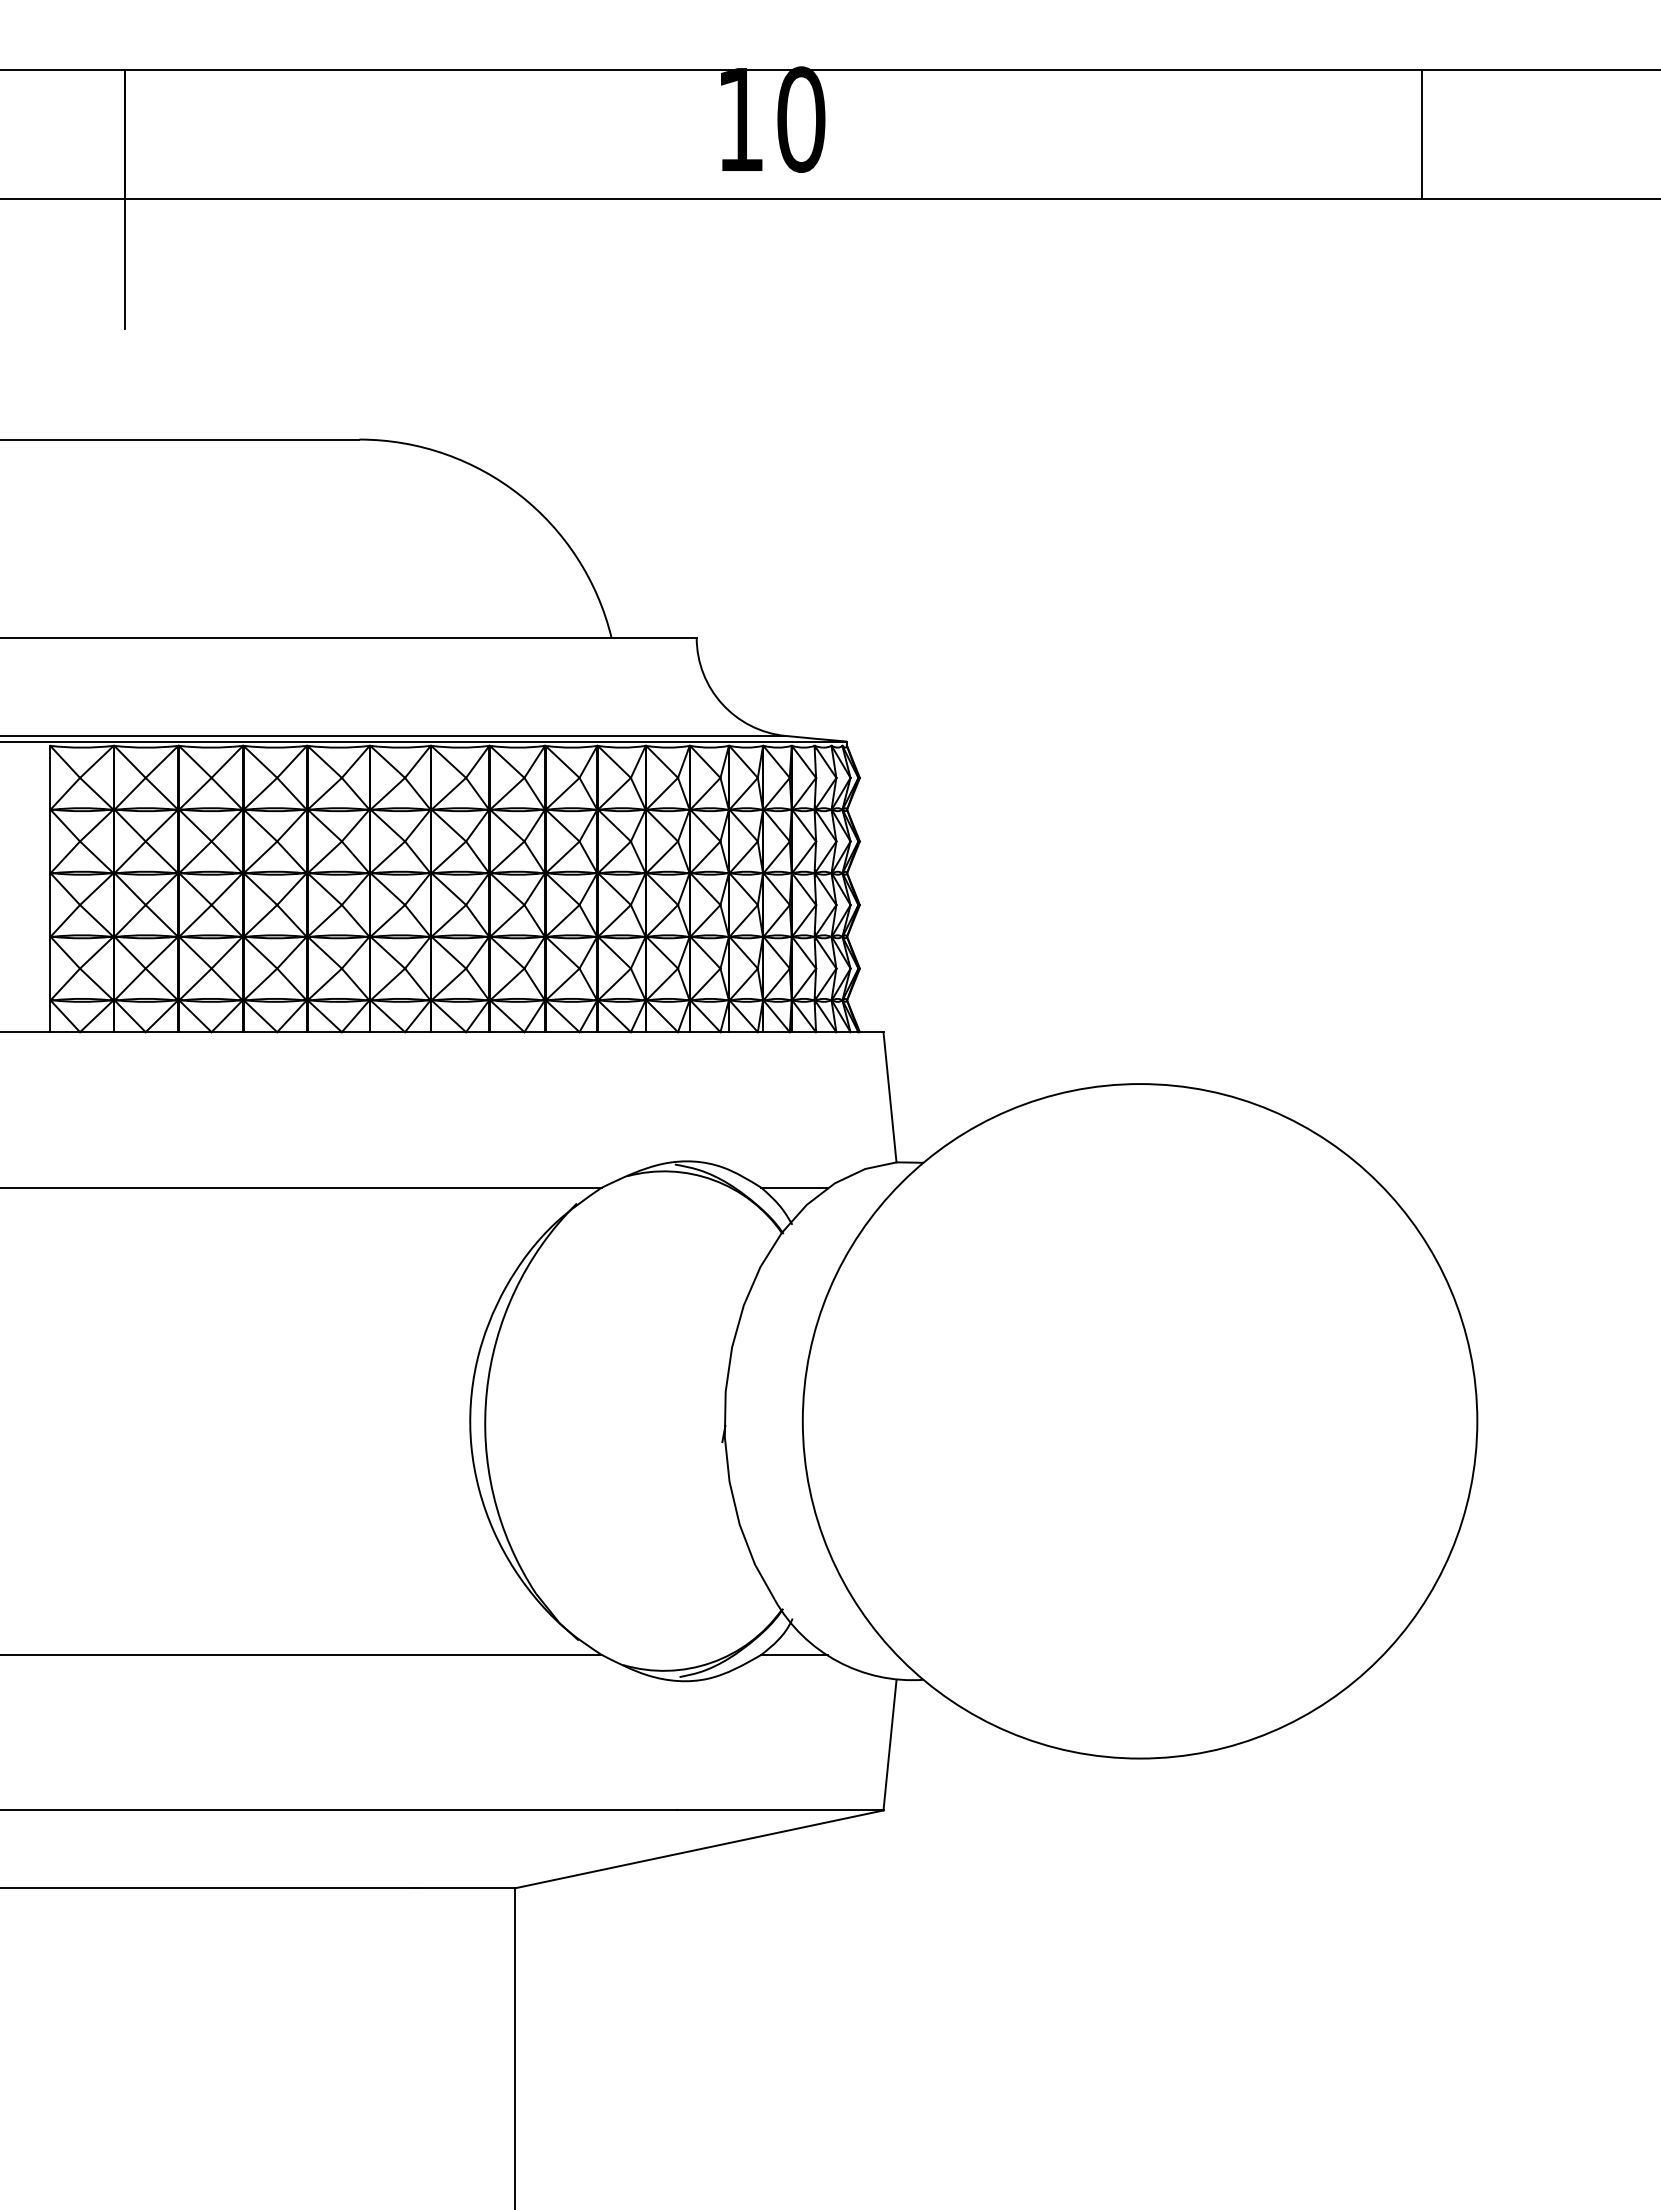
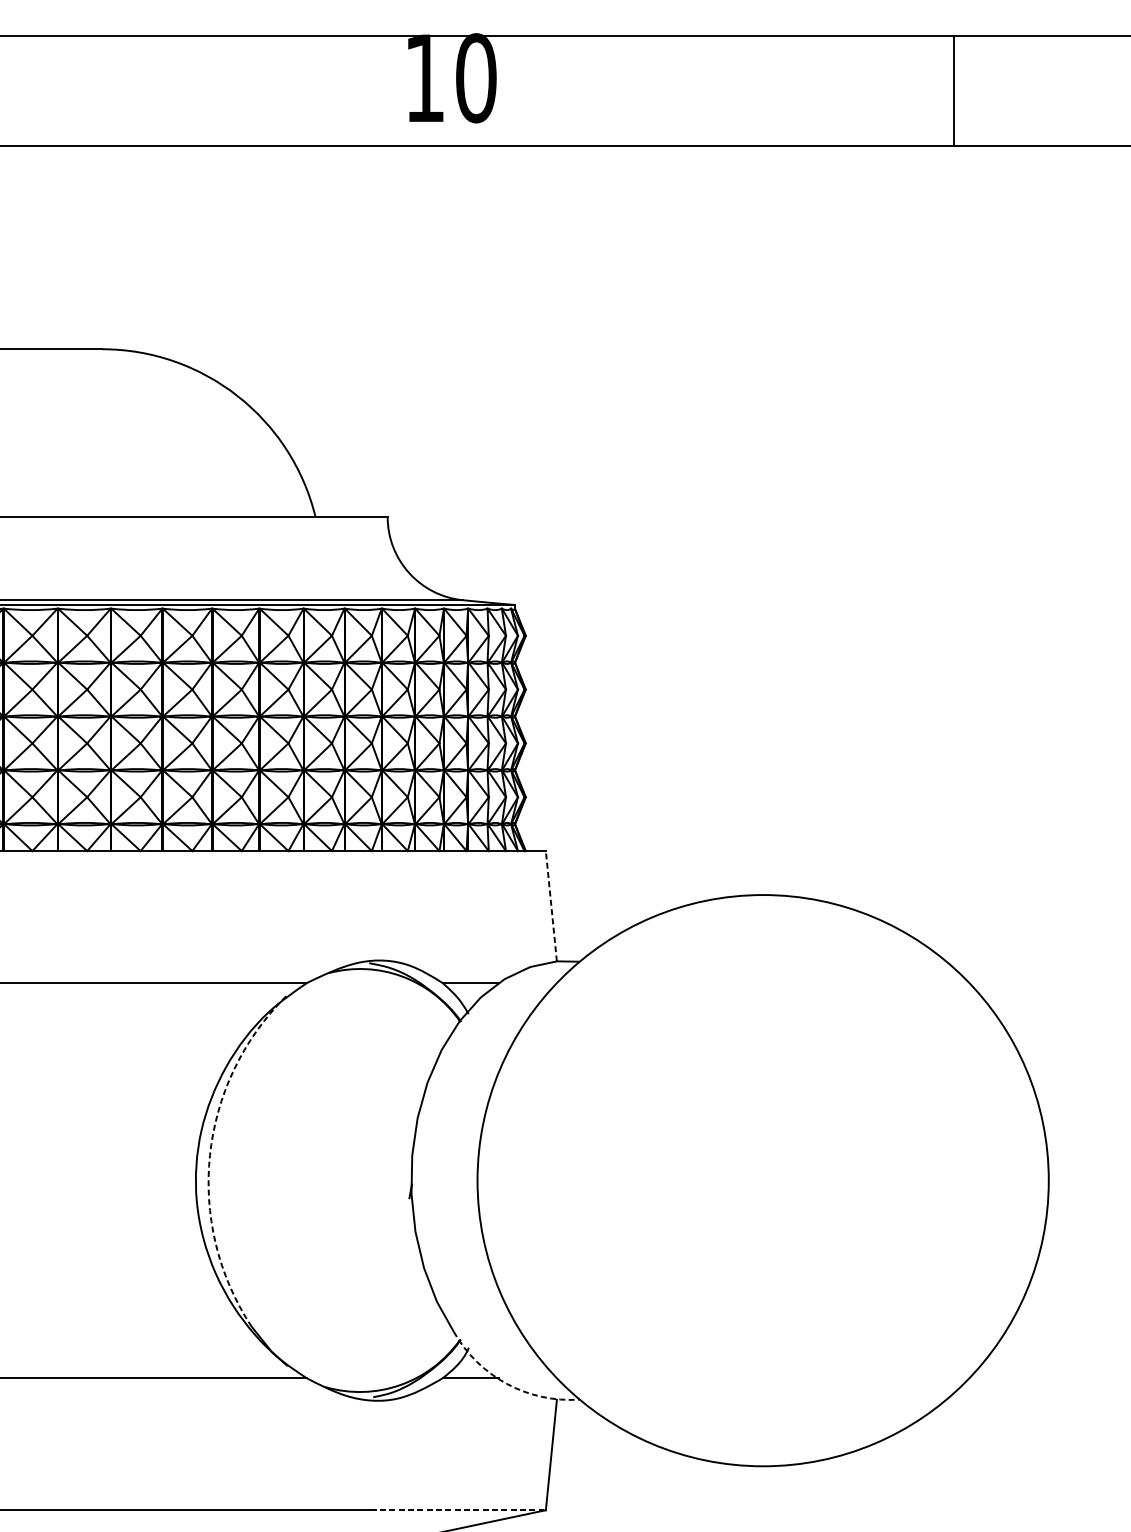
line: (1421, 134) -> (954, 90), moved
line: (889, 1096) -> (550, 905), solid -> dashed
arc: (486, 1391) -> (209, 1155), solid -> dashed
arc: (837, 1661) -> (506, 1384), solid -> dashed
line: (780, 1810) -> (458, 1510), solid -> dashed

